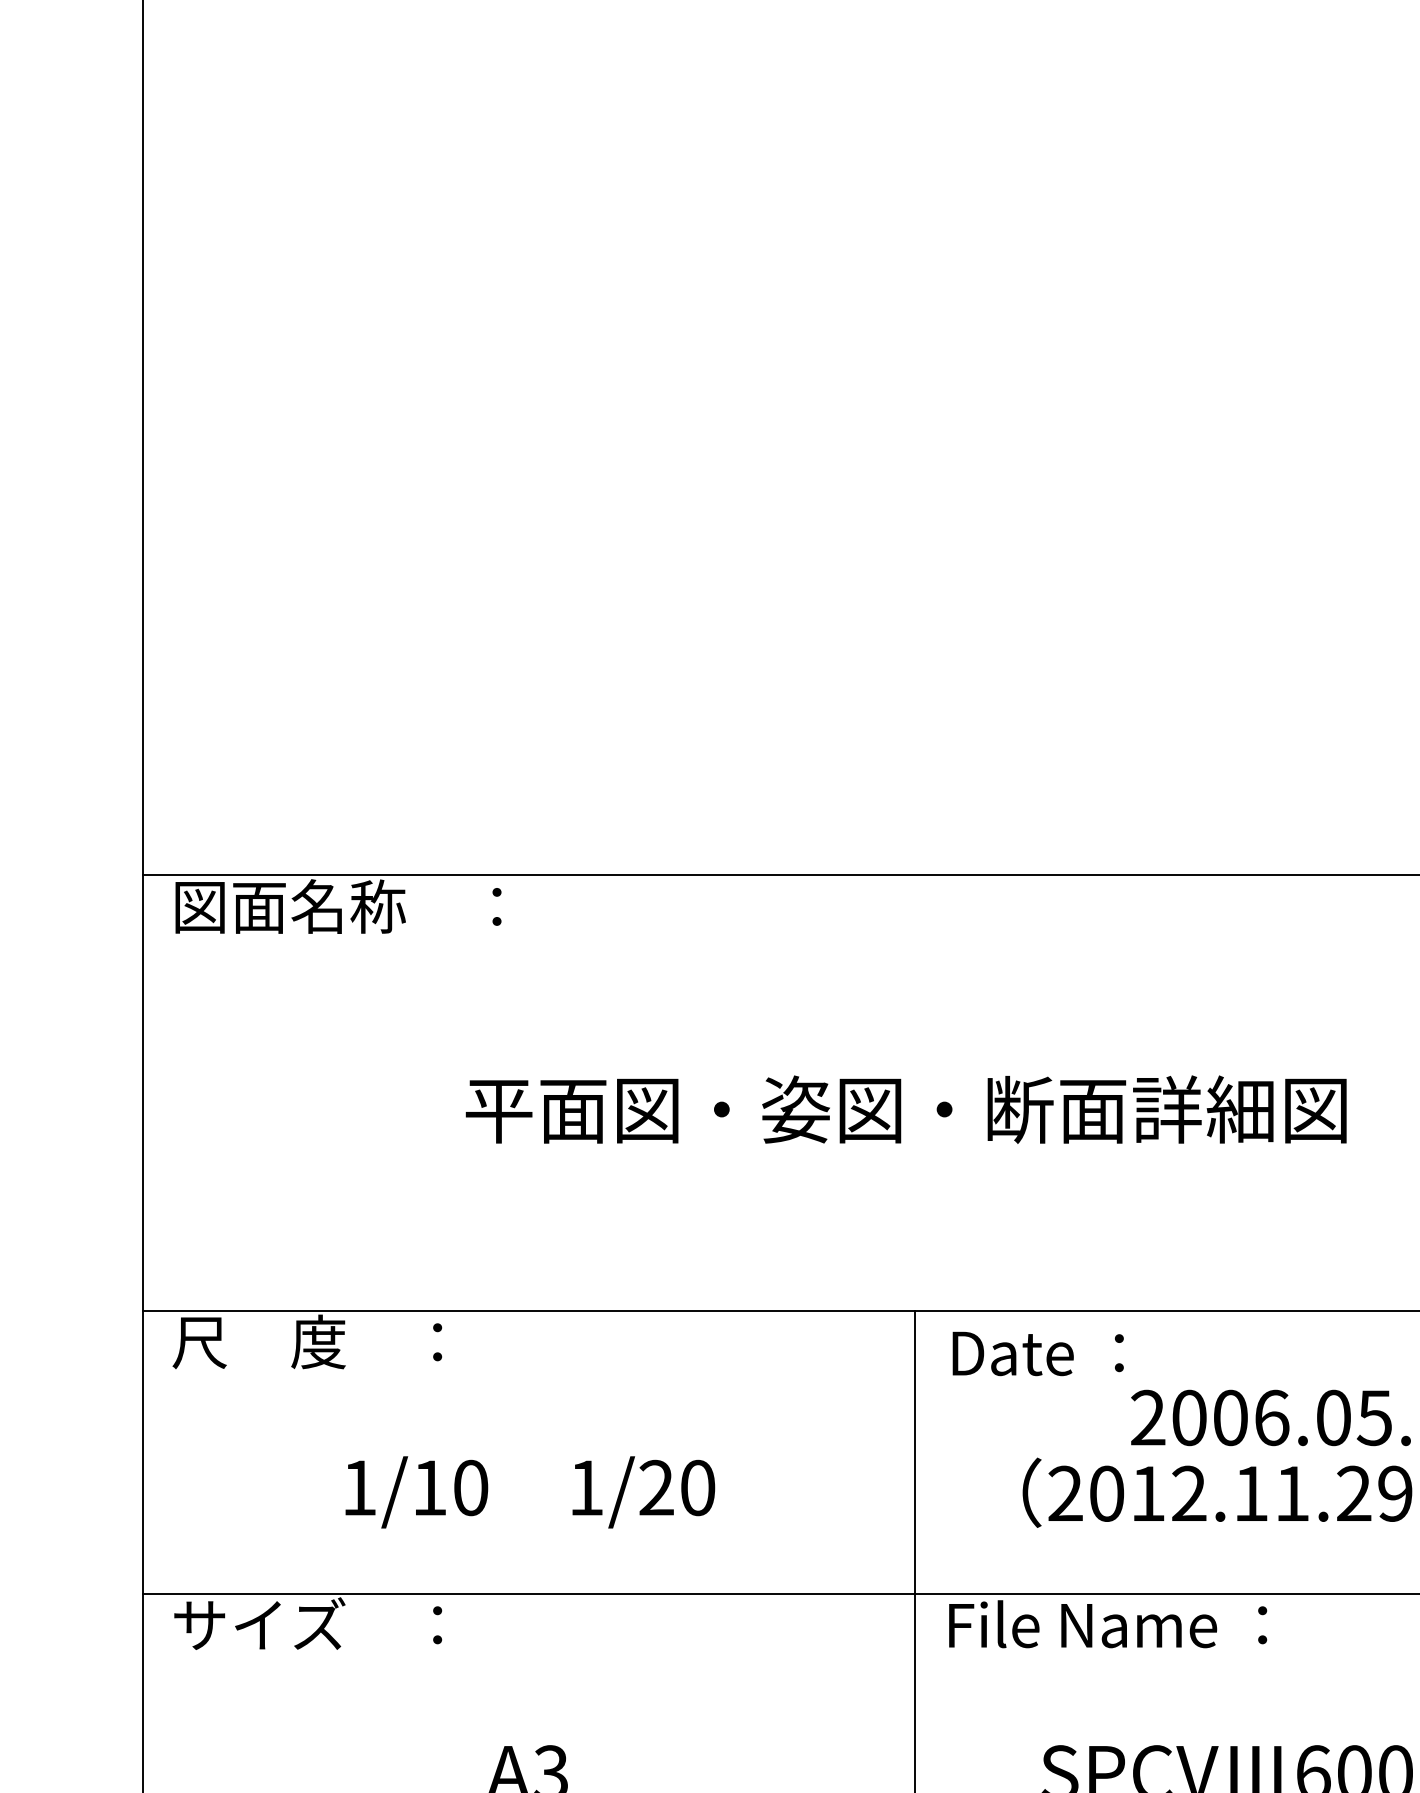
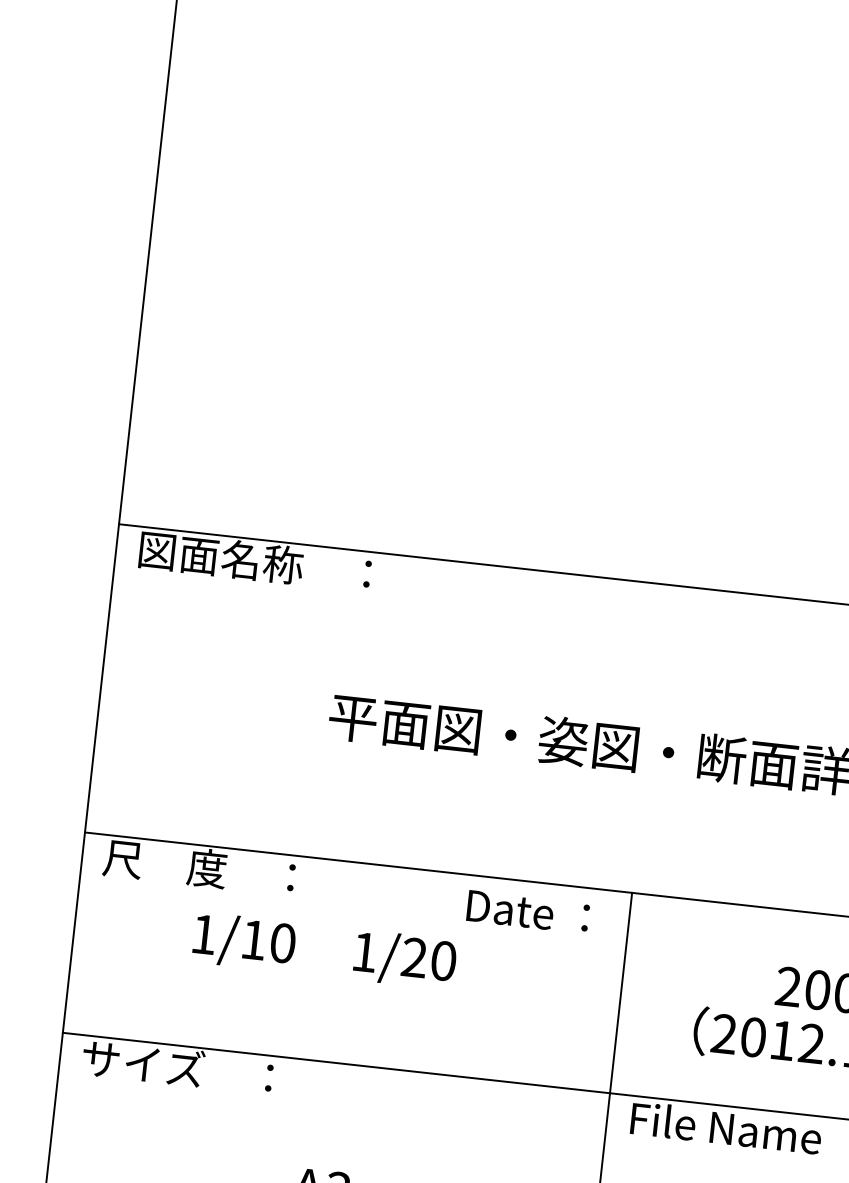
text: (1037, 1353) -> (527, 911), moved
text: (530, 1492) -> (324, 951), moved

